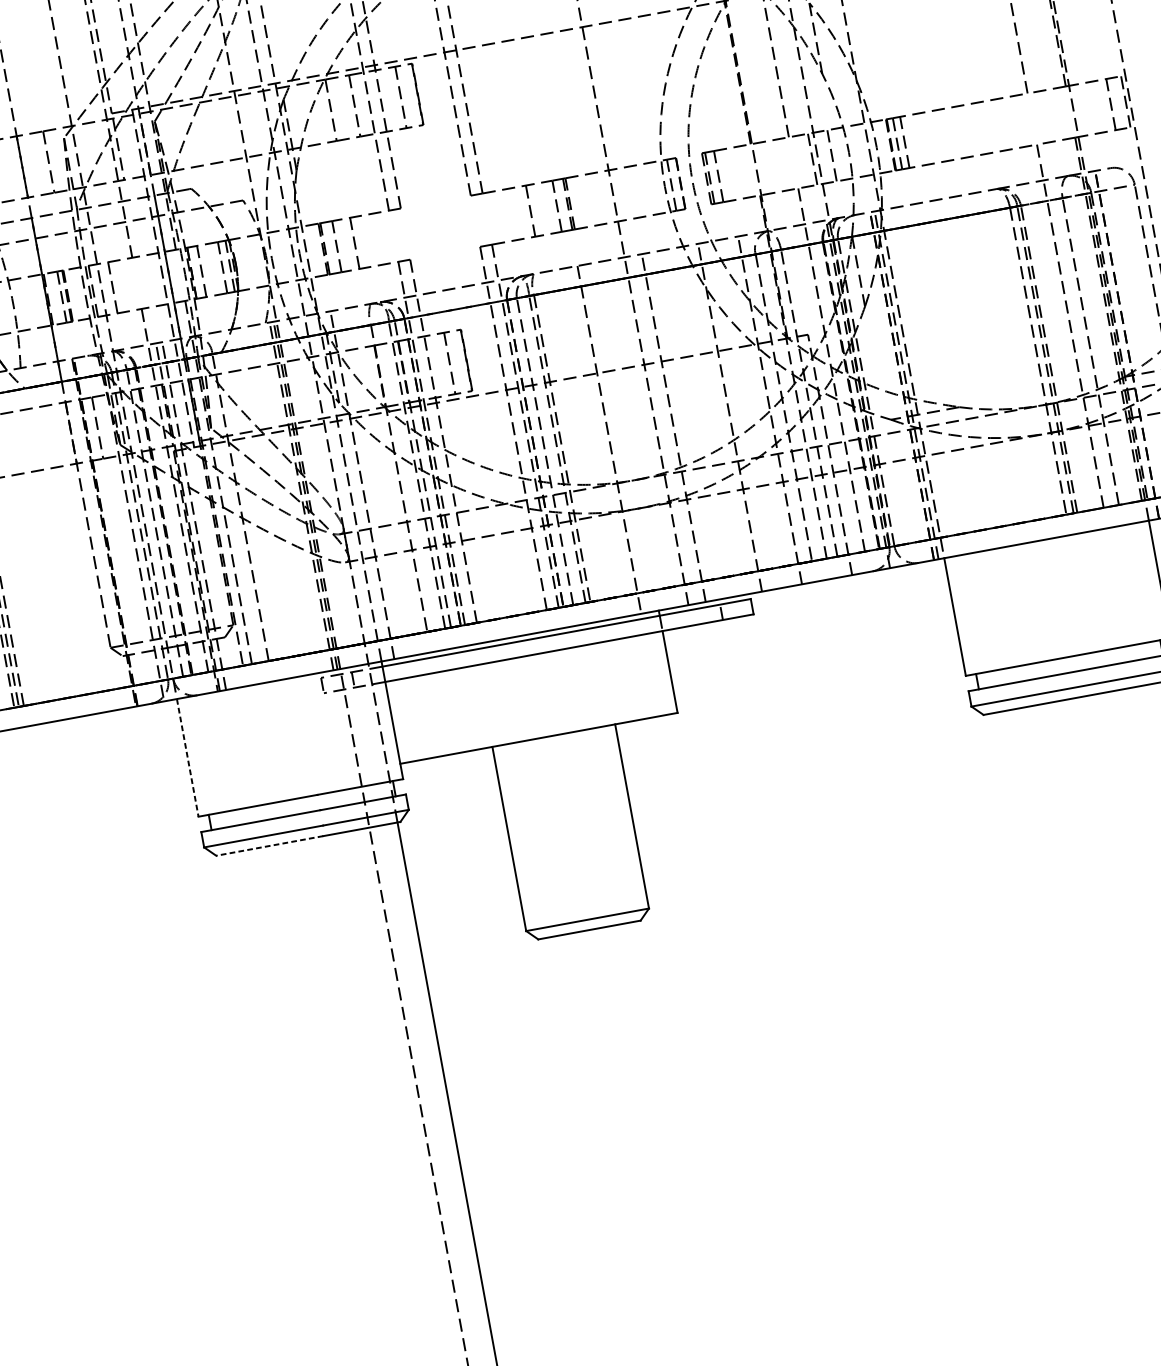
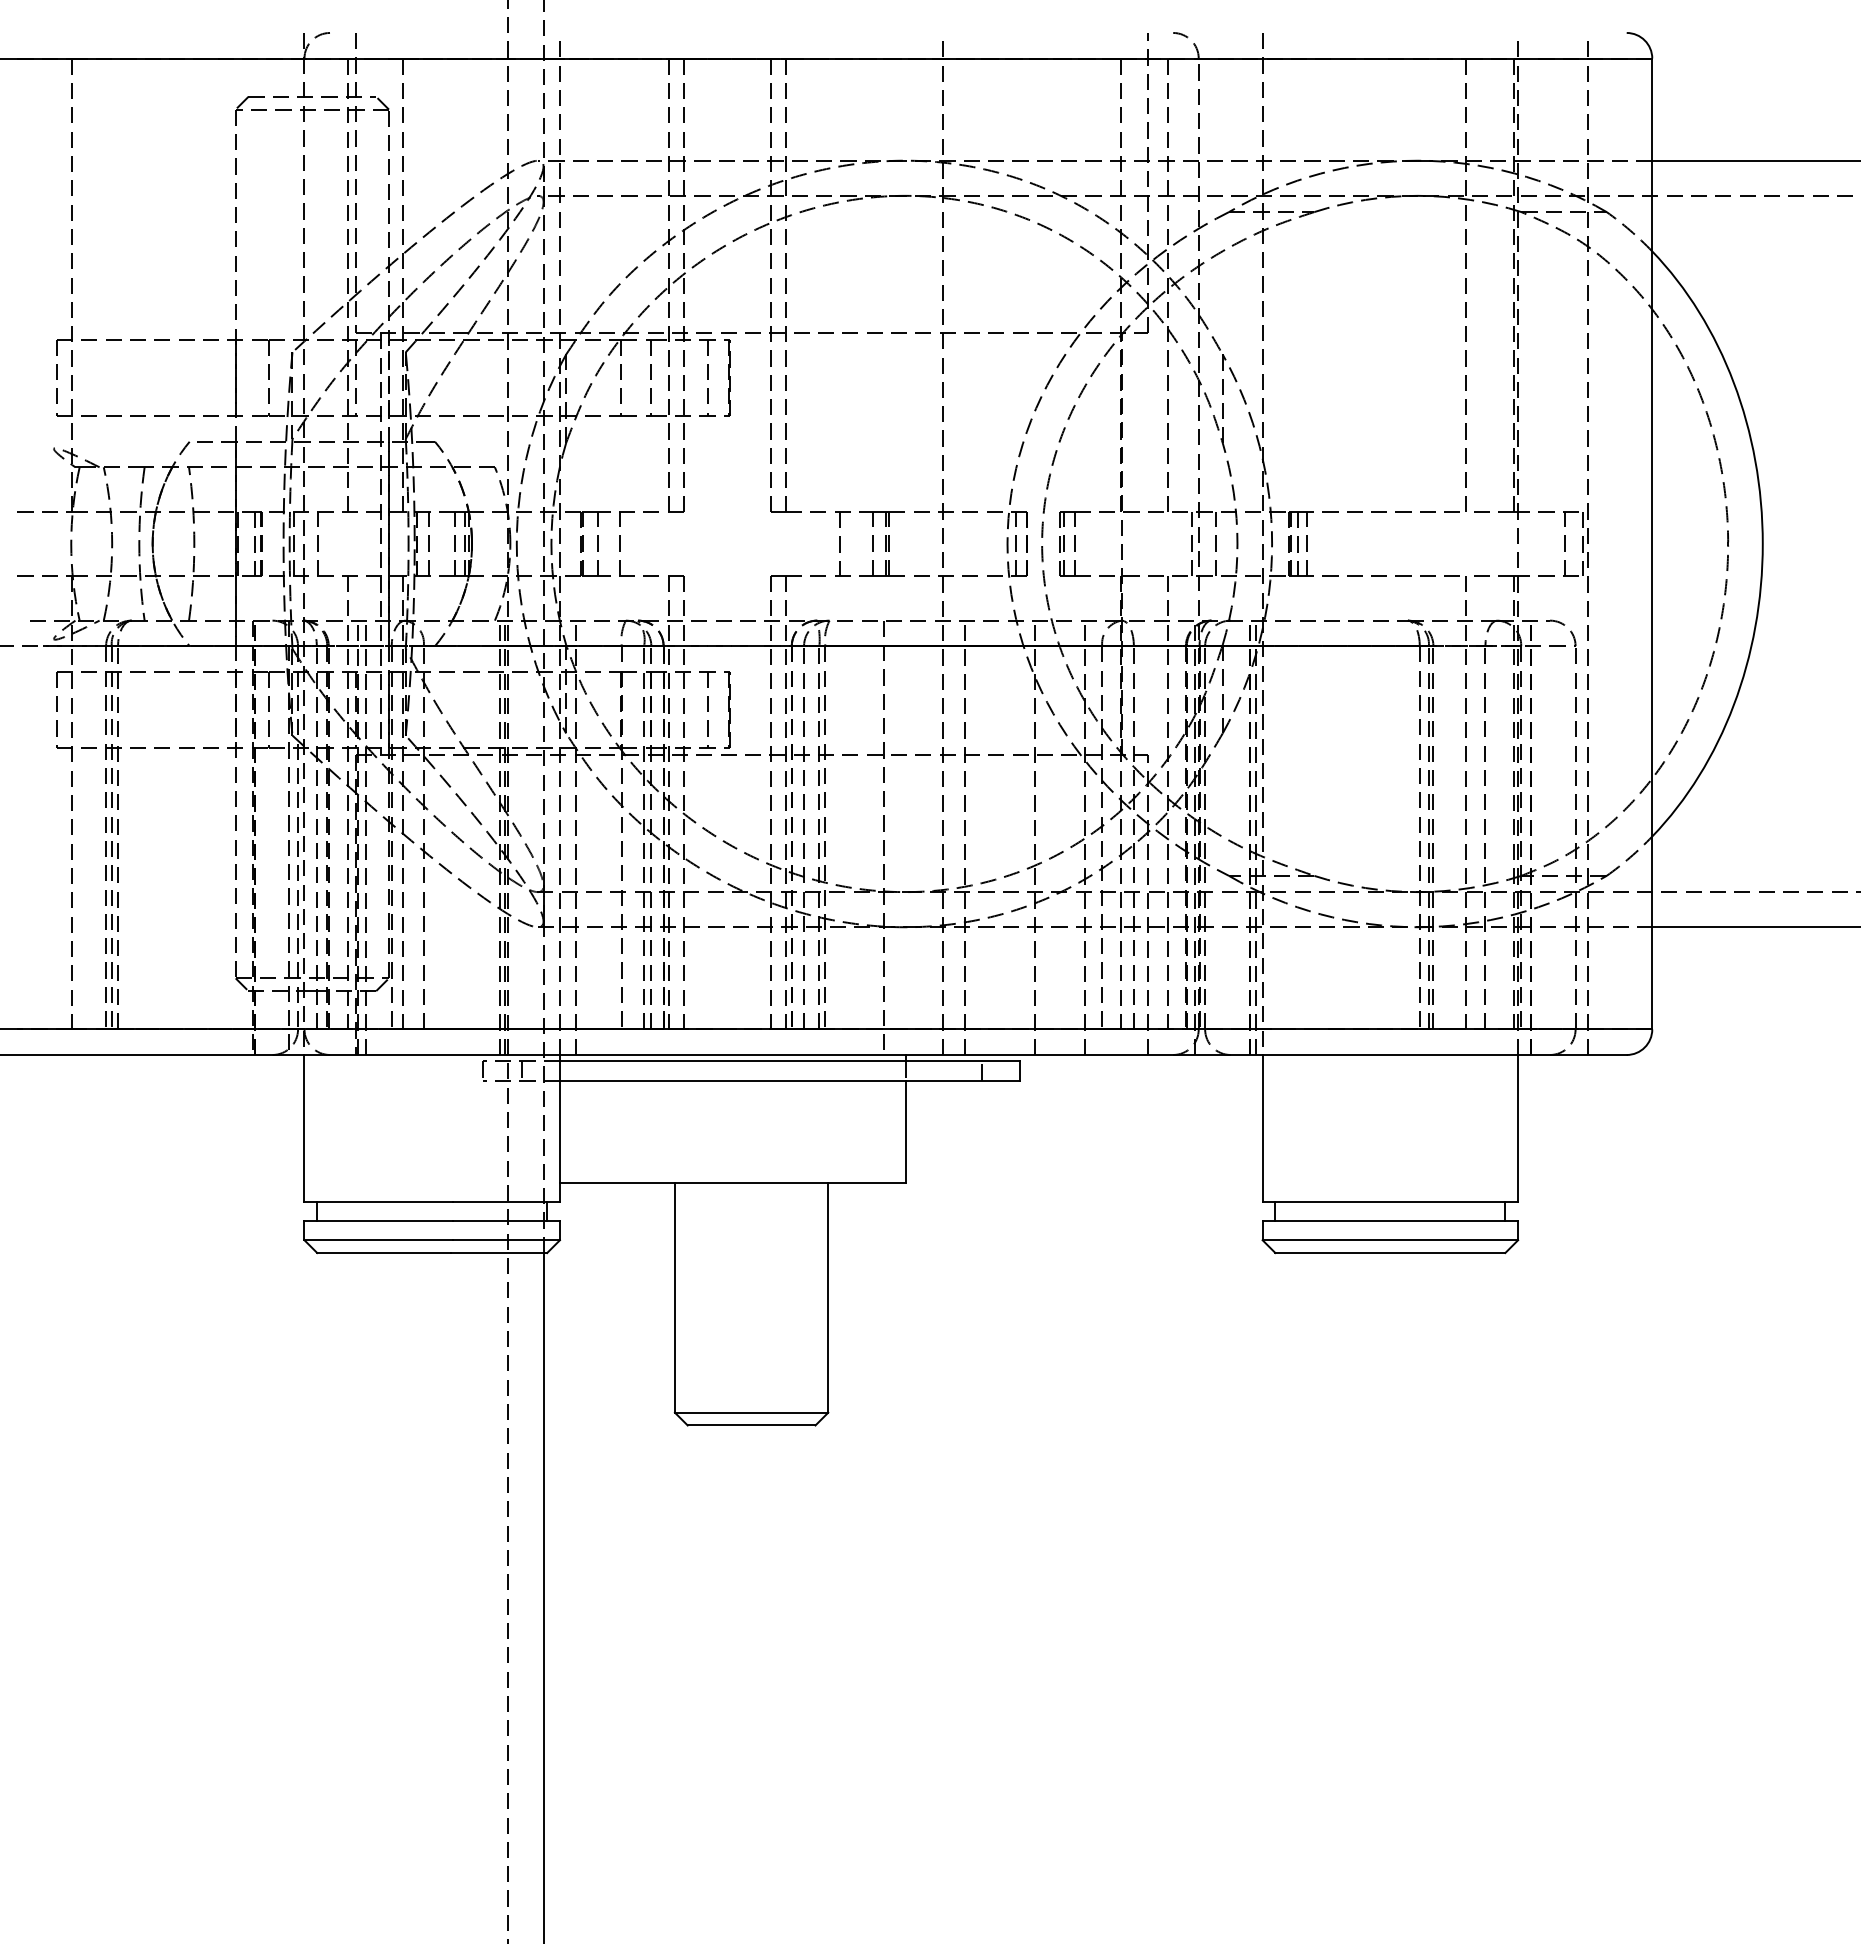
line: (187, 757) -> (304, 1128), dashed -> solid
line: (270, 846) -> (384, 1253), dashed -> solid

